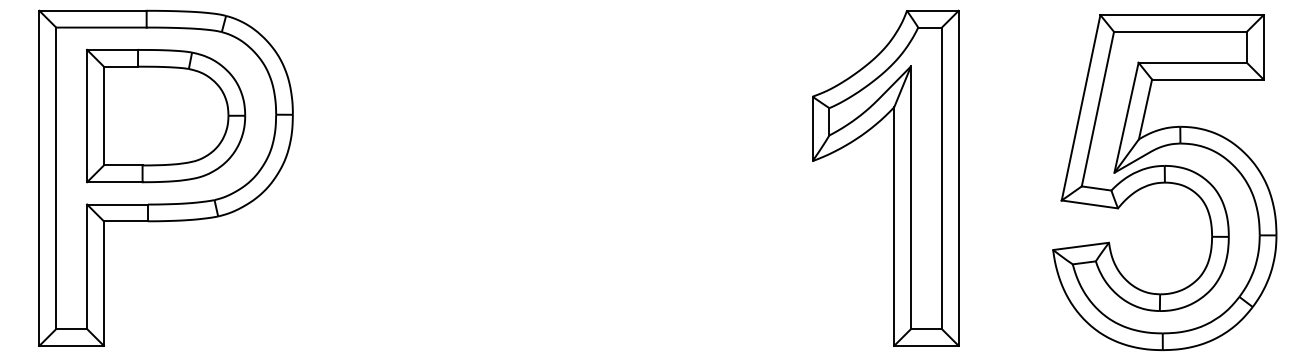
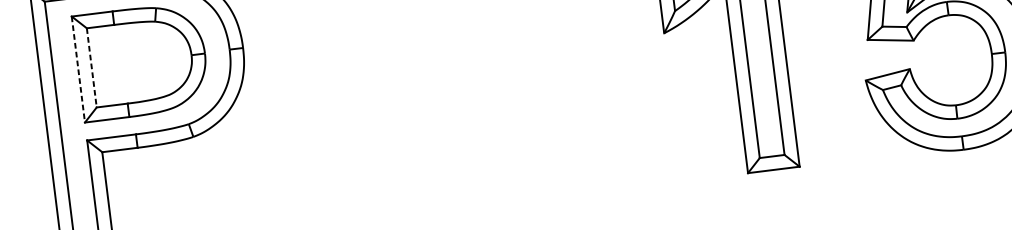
line: (87, 116) -> (78, 69), solid -> dashed
line: (103, 116) -> (91, 68), solid -> dashed

